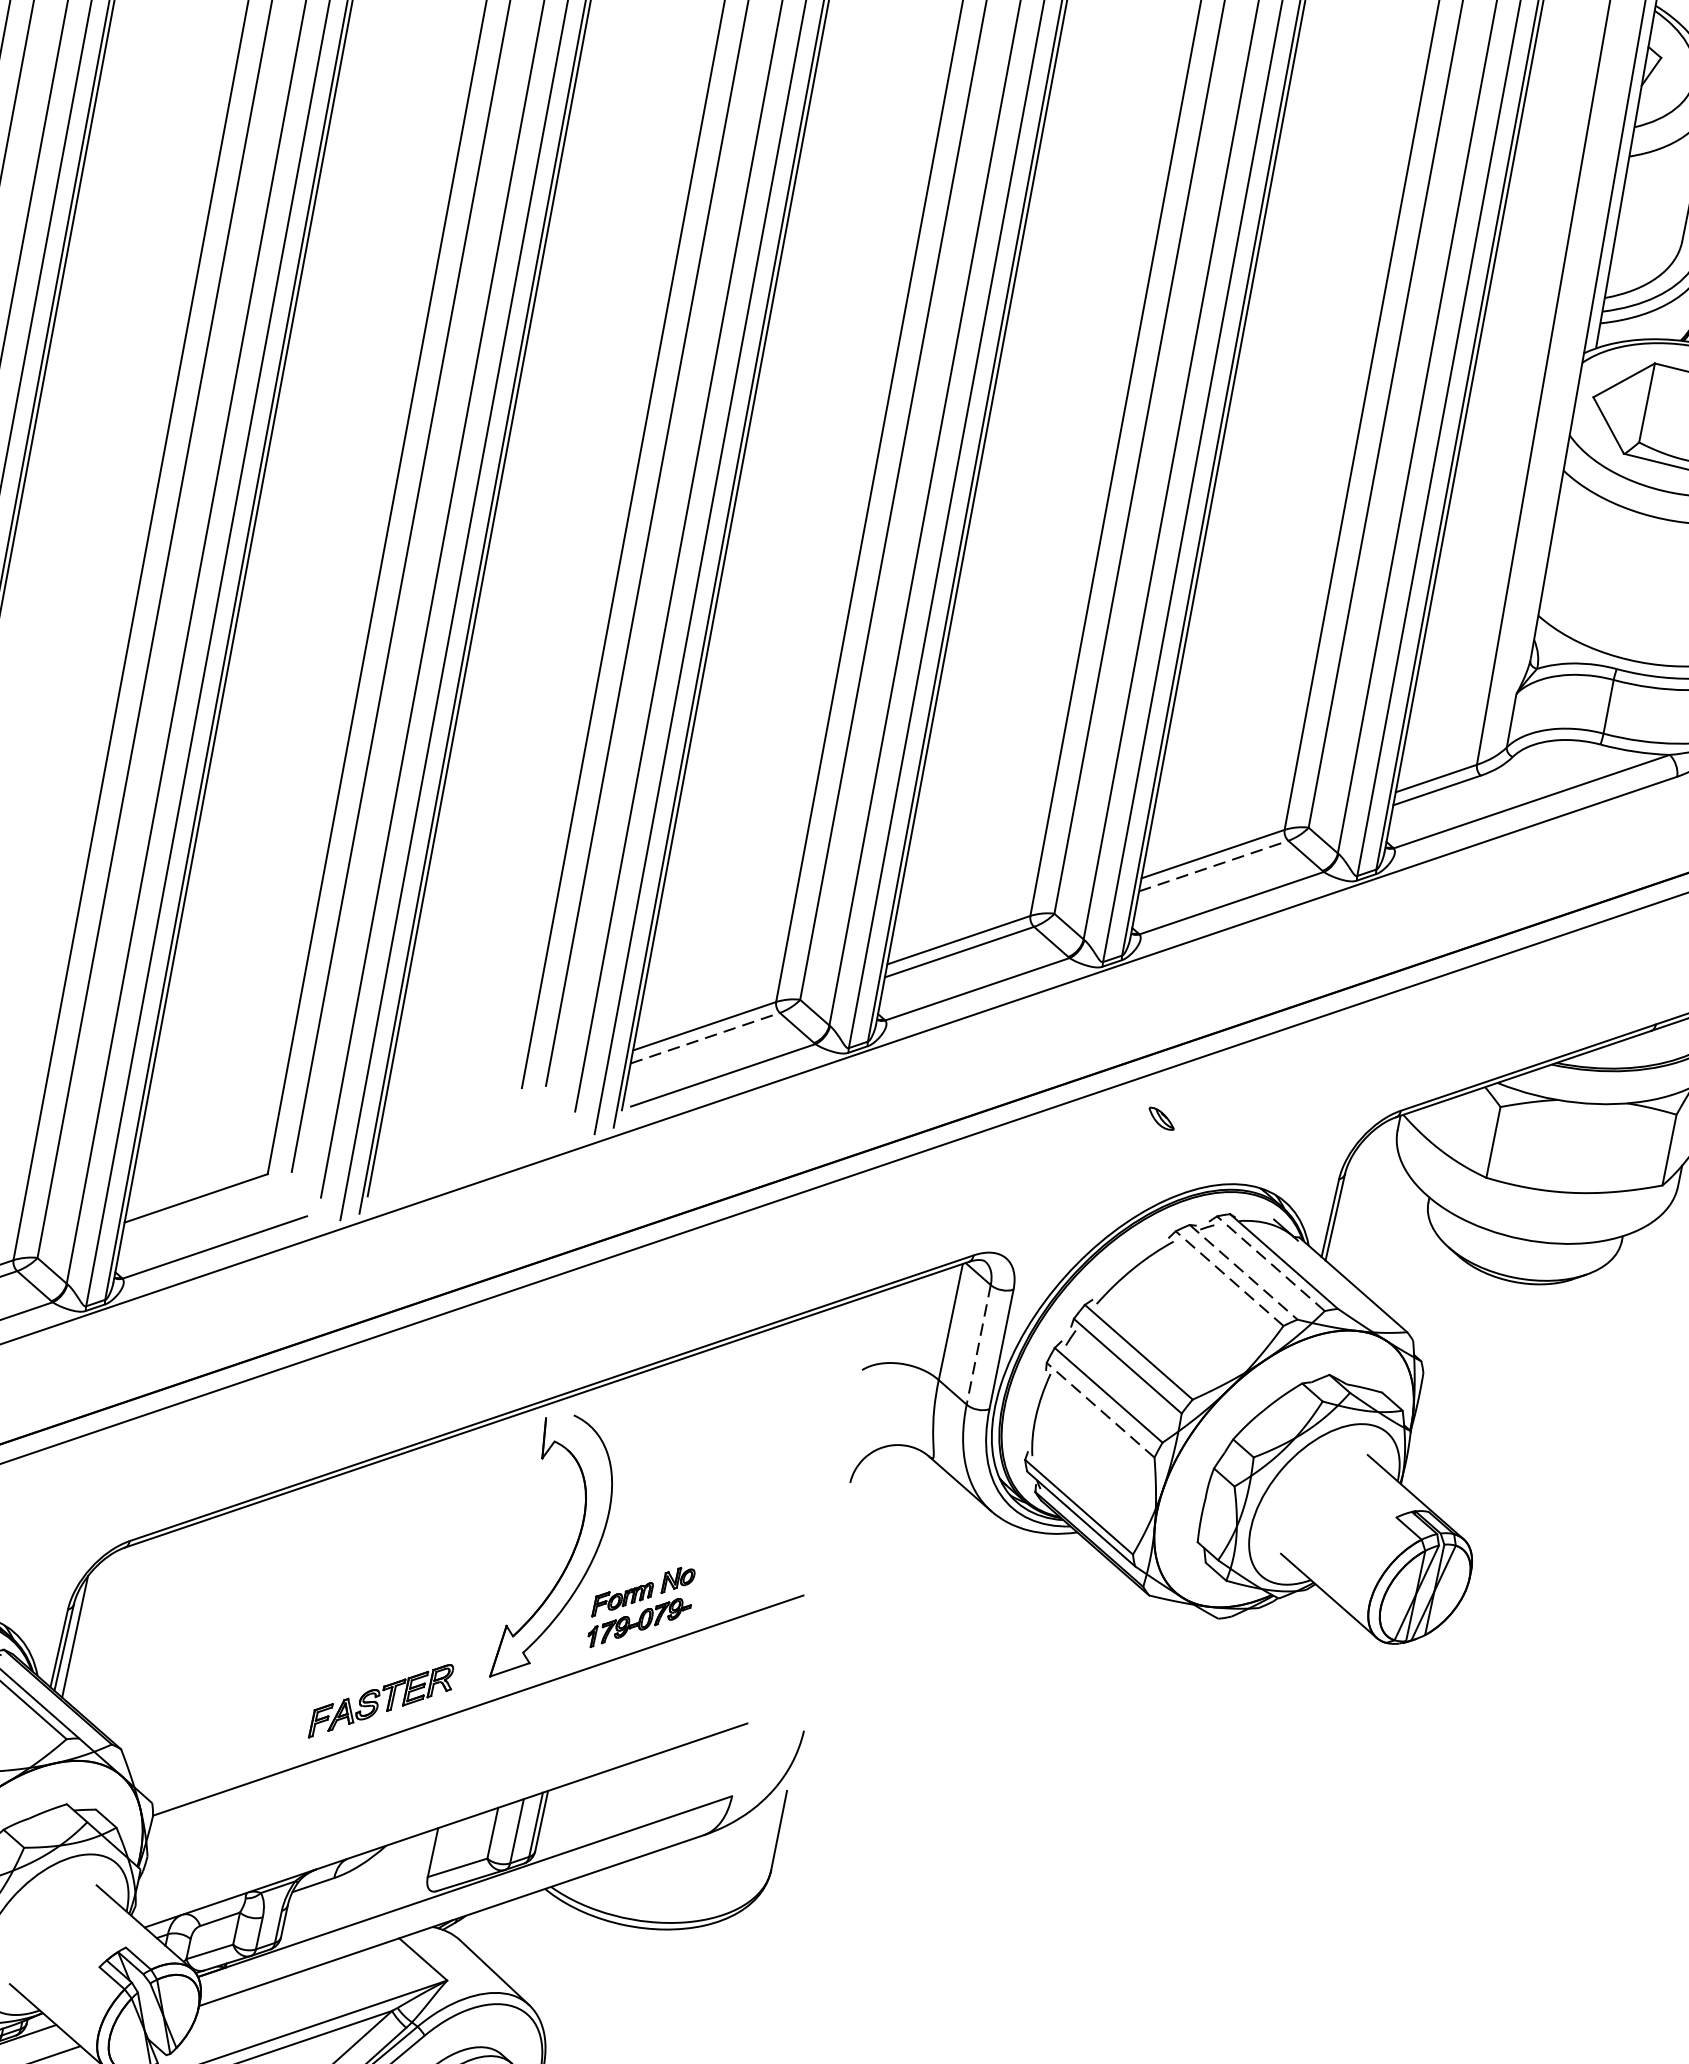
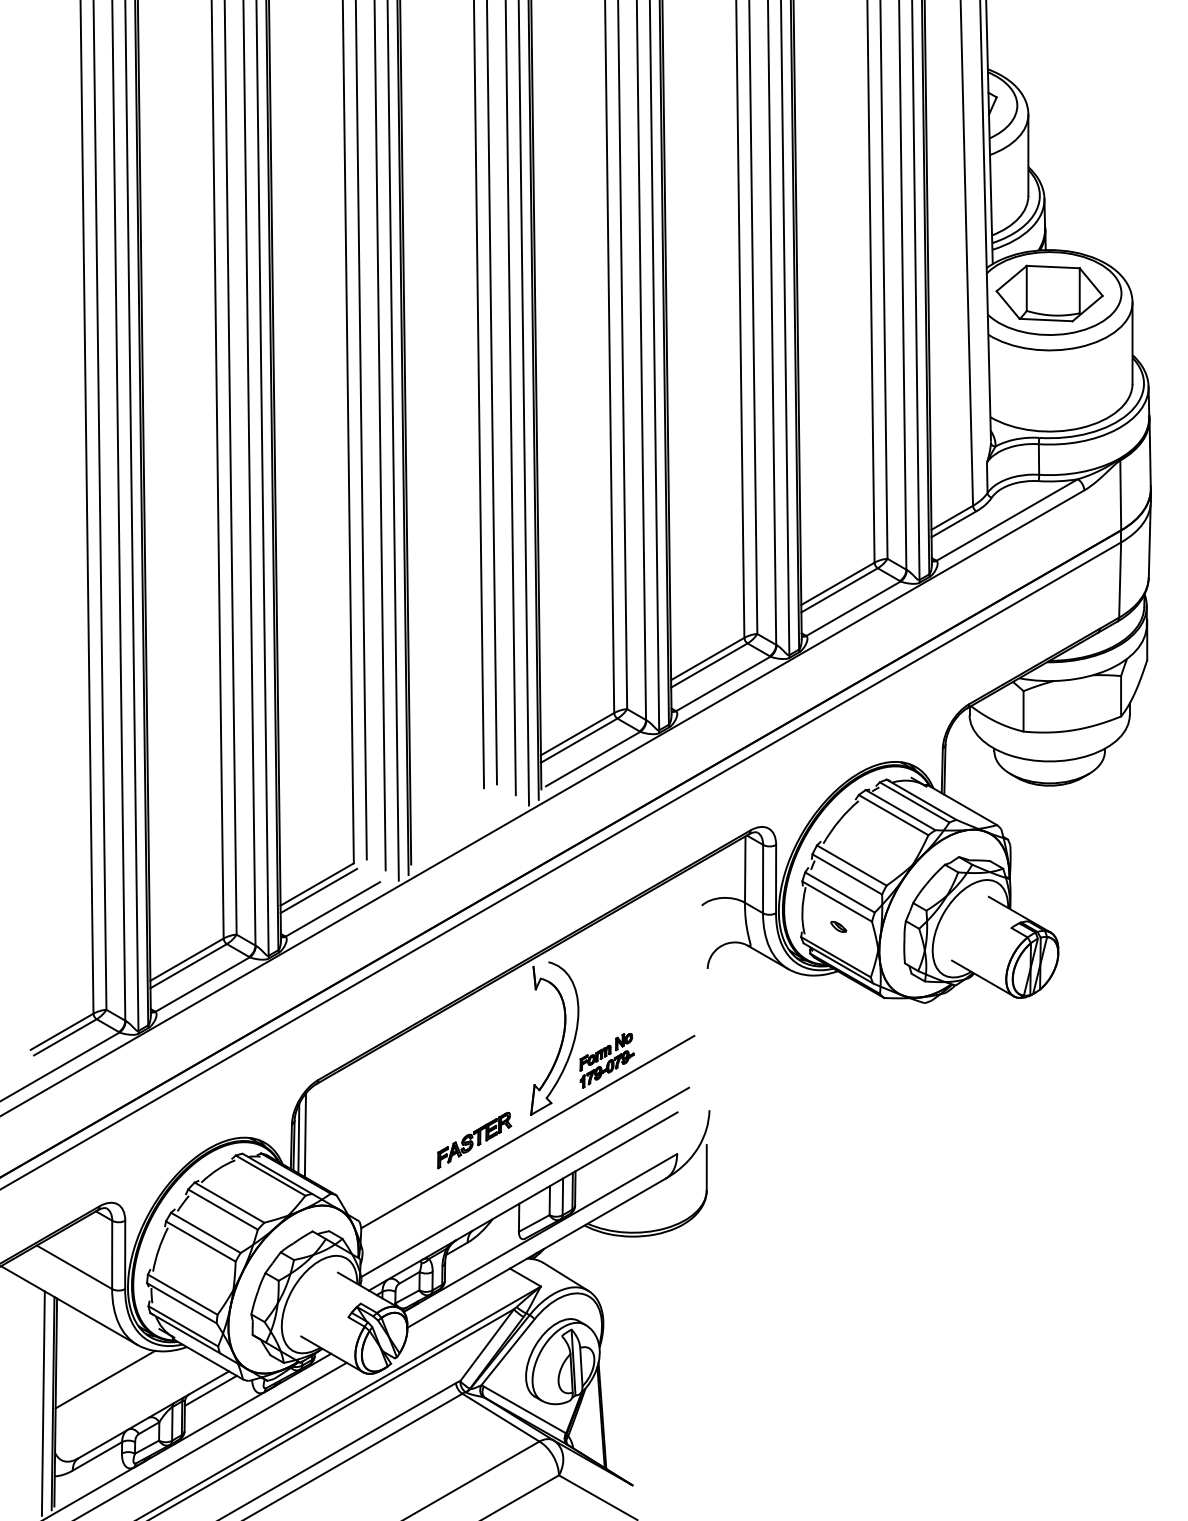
line: (1215, 866) -> (840, 590), dashed -> solid
line: (705, 1038) -> (579, 740), dashed -> solid
part: (1161, 1118) -> (838, 926), moved
line: (196, 1209) -> (318, 890), added
line: (1270, 1263) -> (914, 802), dashed -> solid
line: (1245, 1273) -> (901, 810), dashed -> solid
line: (1229, 1277) -> (893, 814), dashed -> solid
line: (979, 1345) -> (763, 879), dashed -> solid
line: (1099, 1409) -> (836, 901), dashed -> solid
line: (86, 1633) -> (304, 1135), added
line: (456, 1793) -> (525, 1182), added

